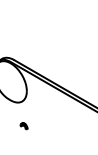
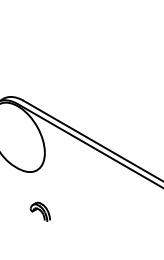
part: (23, 126) -> (39, 212), size x1.6

